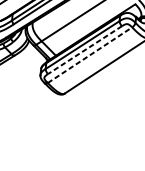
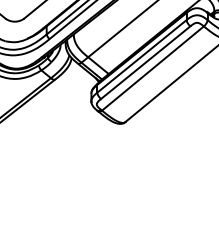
line: (84, 50) -> (145, 62), dashed -> solid
line: (90, 55) -> (153, 68), dashed -> solid

